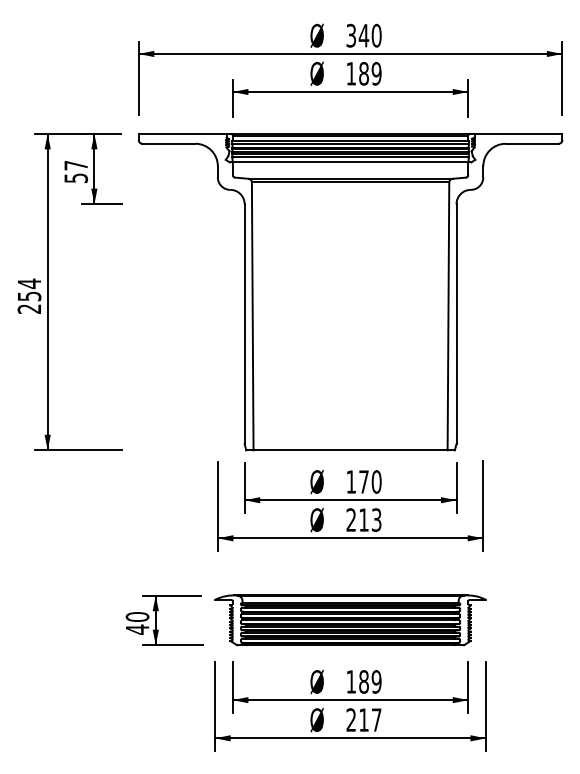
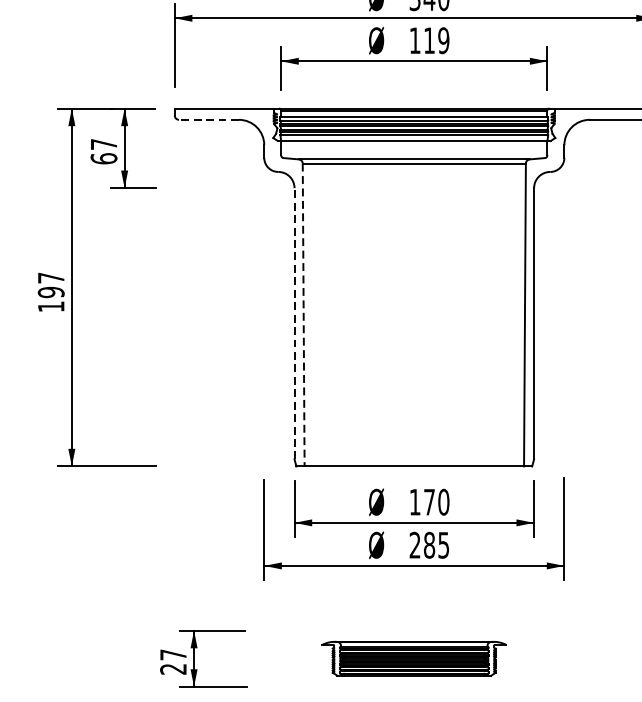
text: (363, 73) -> (428, 40), 189 -> 119
line: (168, 143) -> (208, 119), solid -> dashed
text: (76, 178) -> (104, 159), 57 -> 67
text: (28, 295) -> (50, 291), 254 -> 197
line: (252, 316) -> (303, 315), solid -> dashed
line: (244, 324) -> (294, 324), solid -> dashed
text: (370, 519) -> (436, 544), 213 -> 285
part: (350, 620) -> (414, 658), size x0.6
text: (137, 623) -> (173, 662), 40 -> 27

